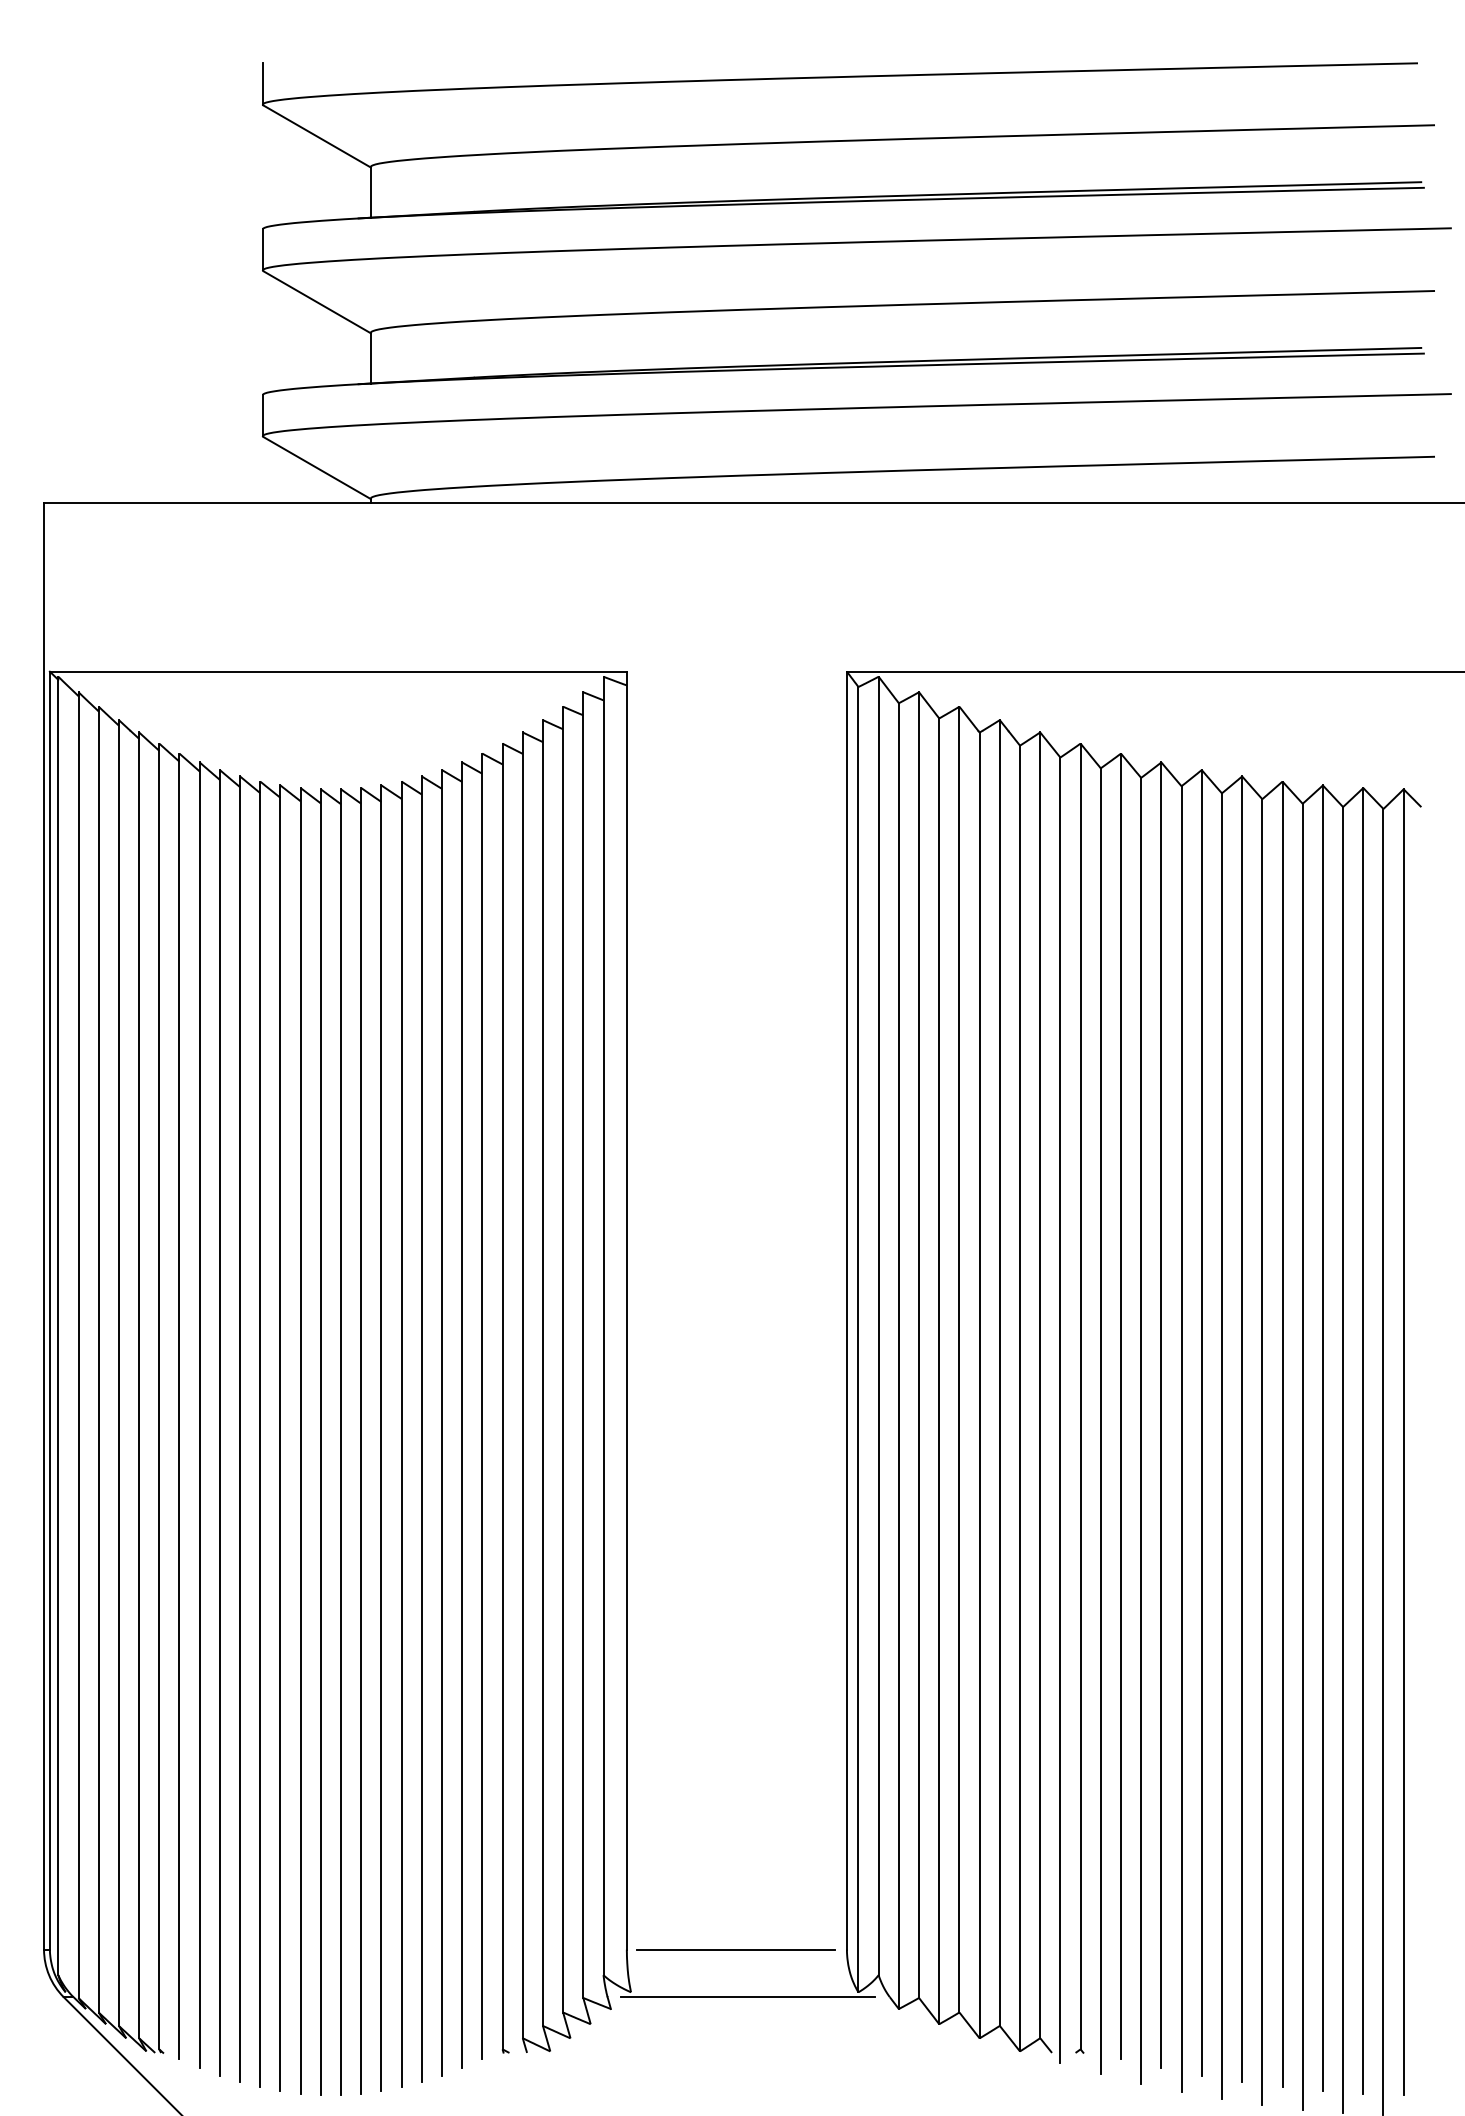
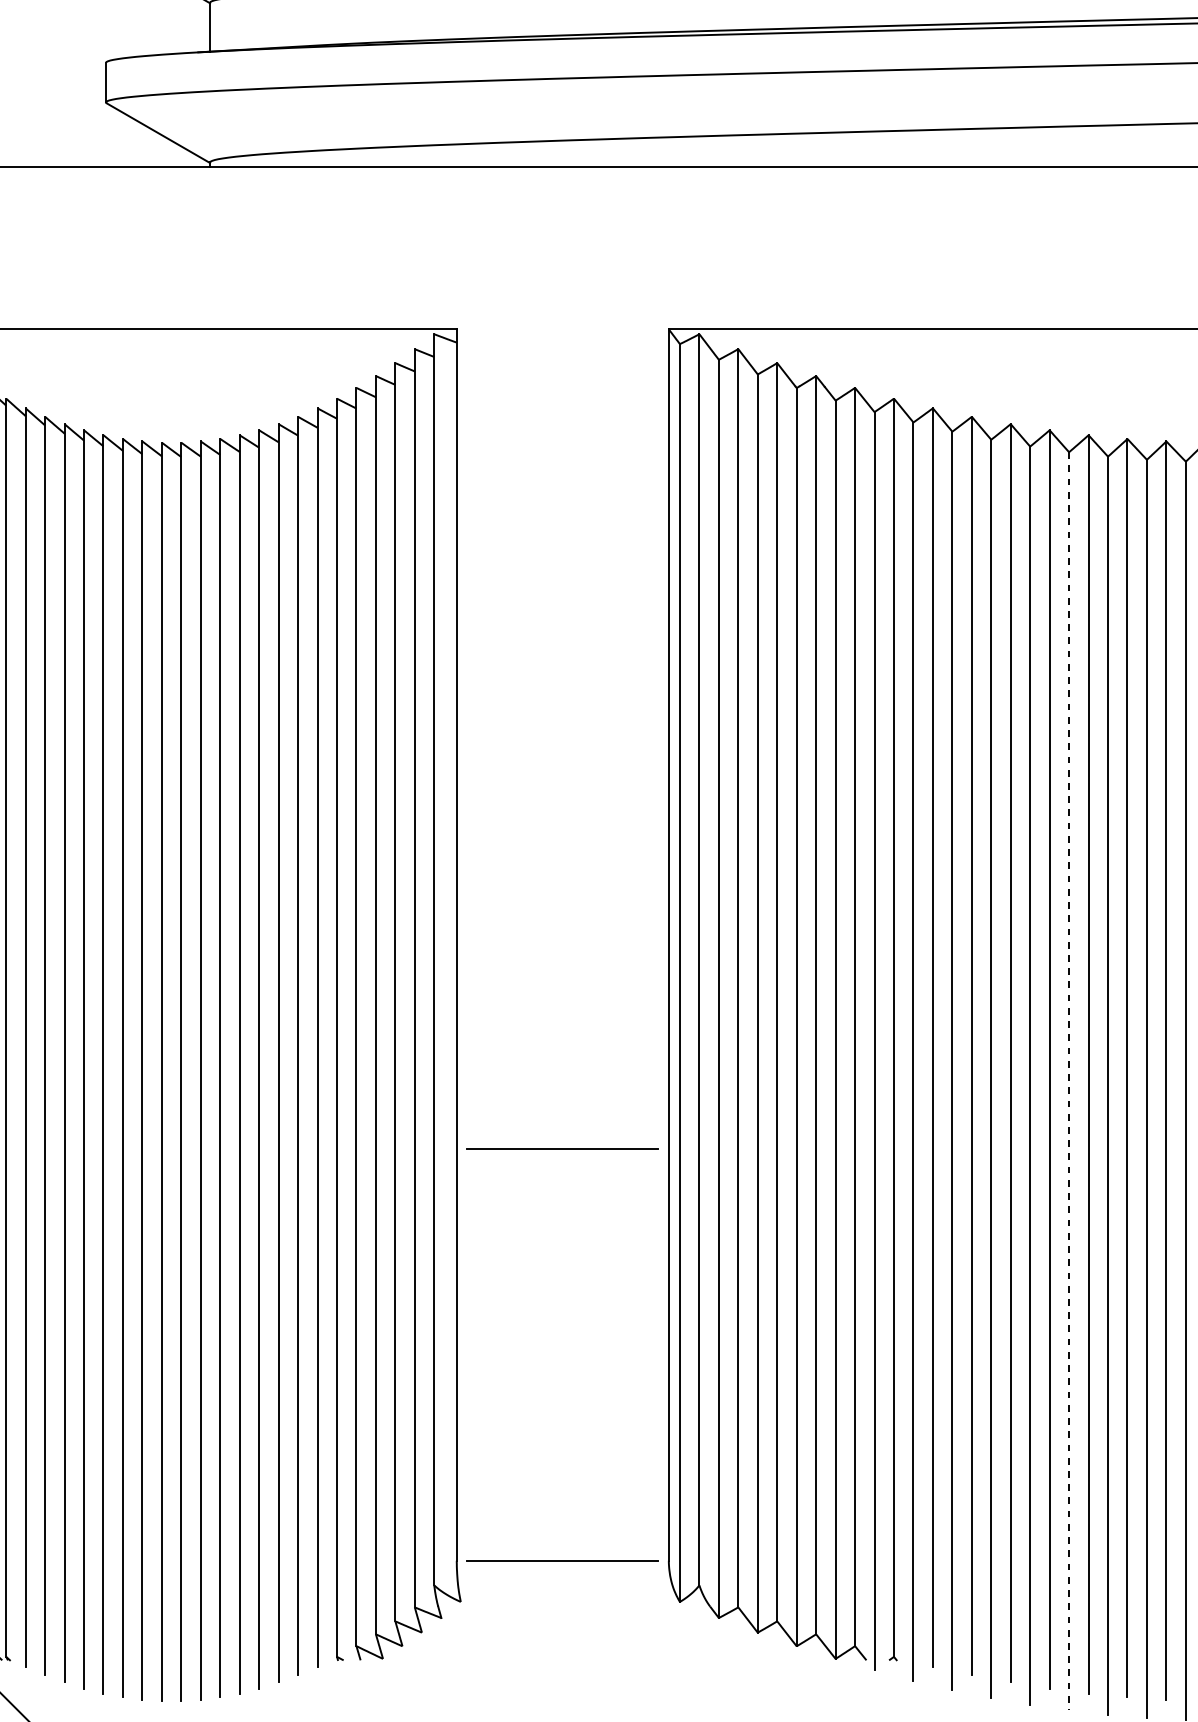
line: (1262, 1452) -> (1069, 1081), solid -> dashed
line: (735, 1522) -> (561, 1149), added
line: (747, 1997) -> (573, 1606), removed

